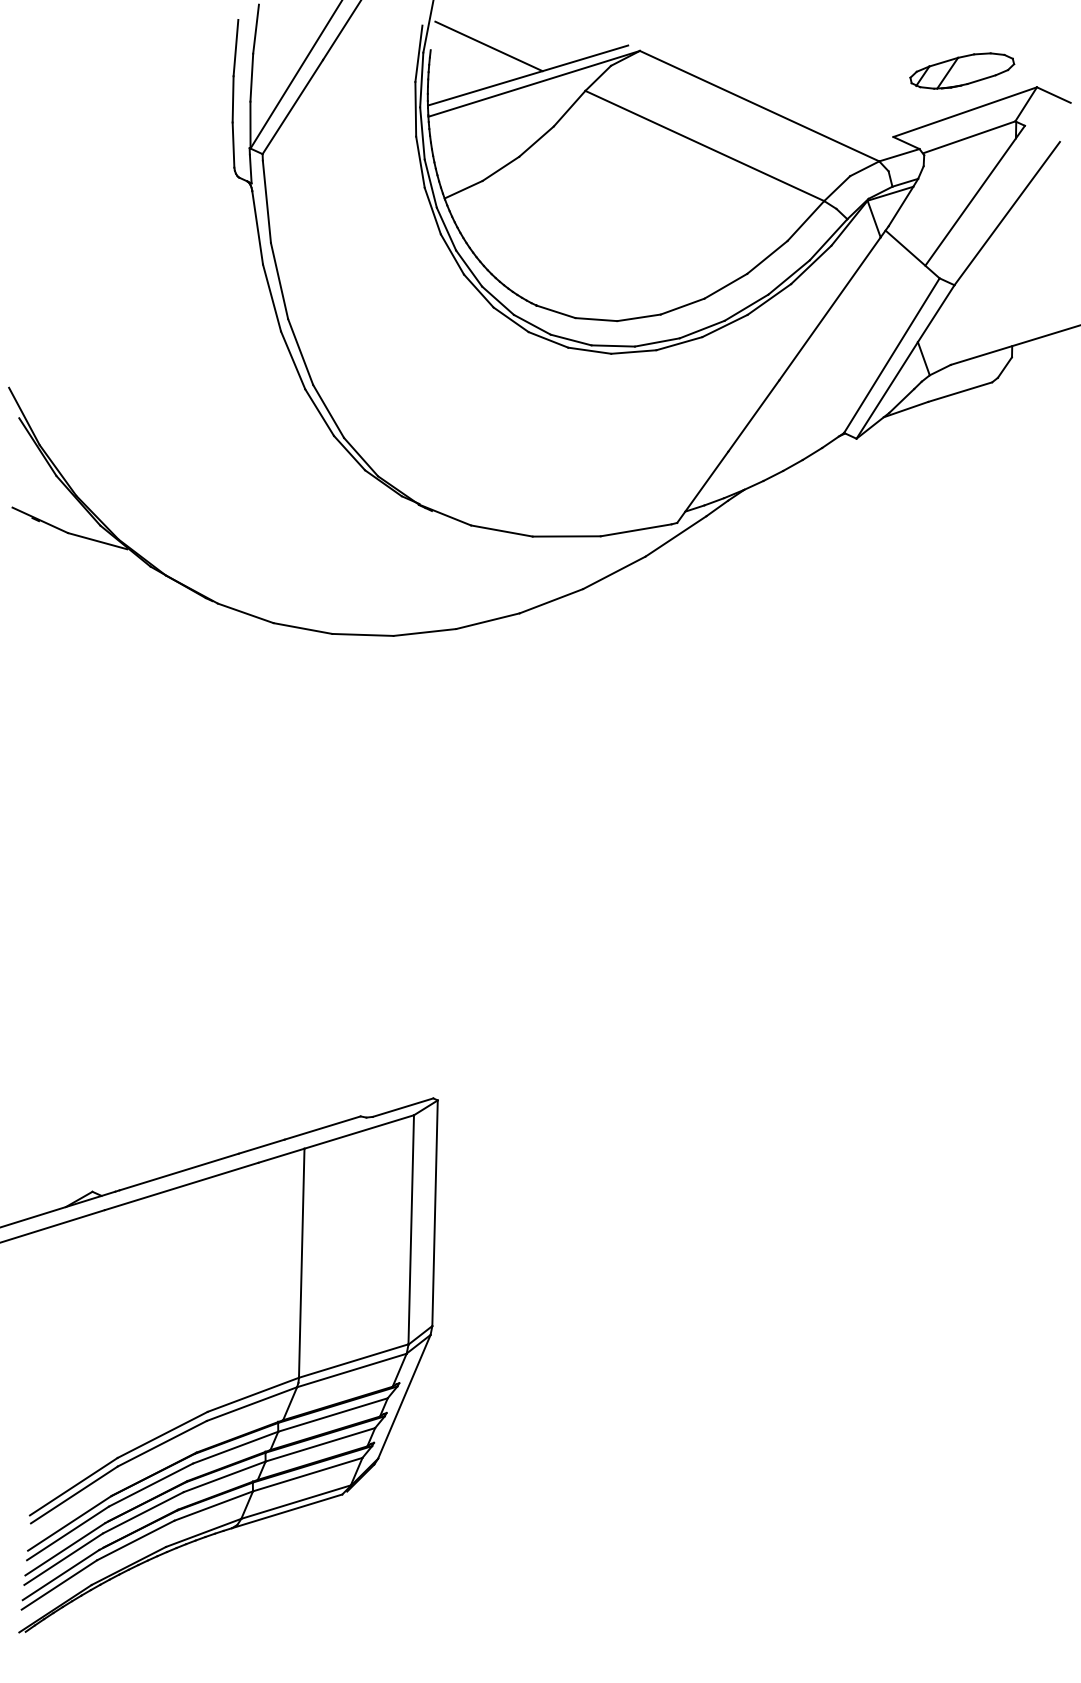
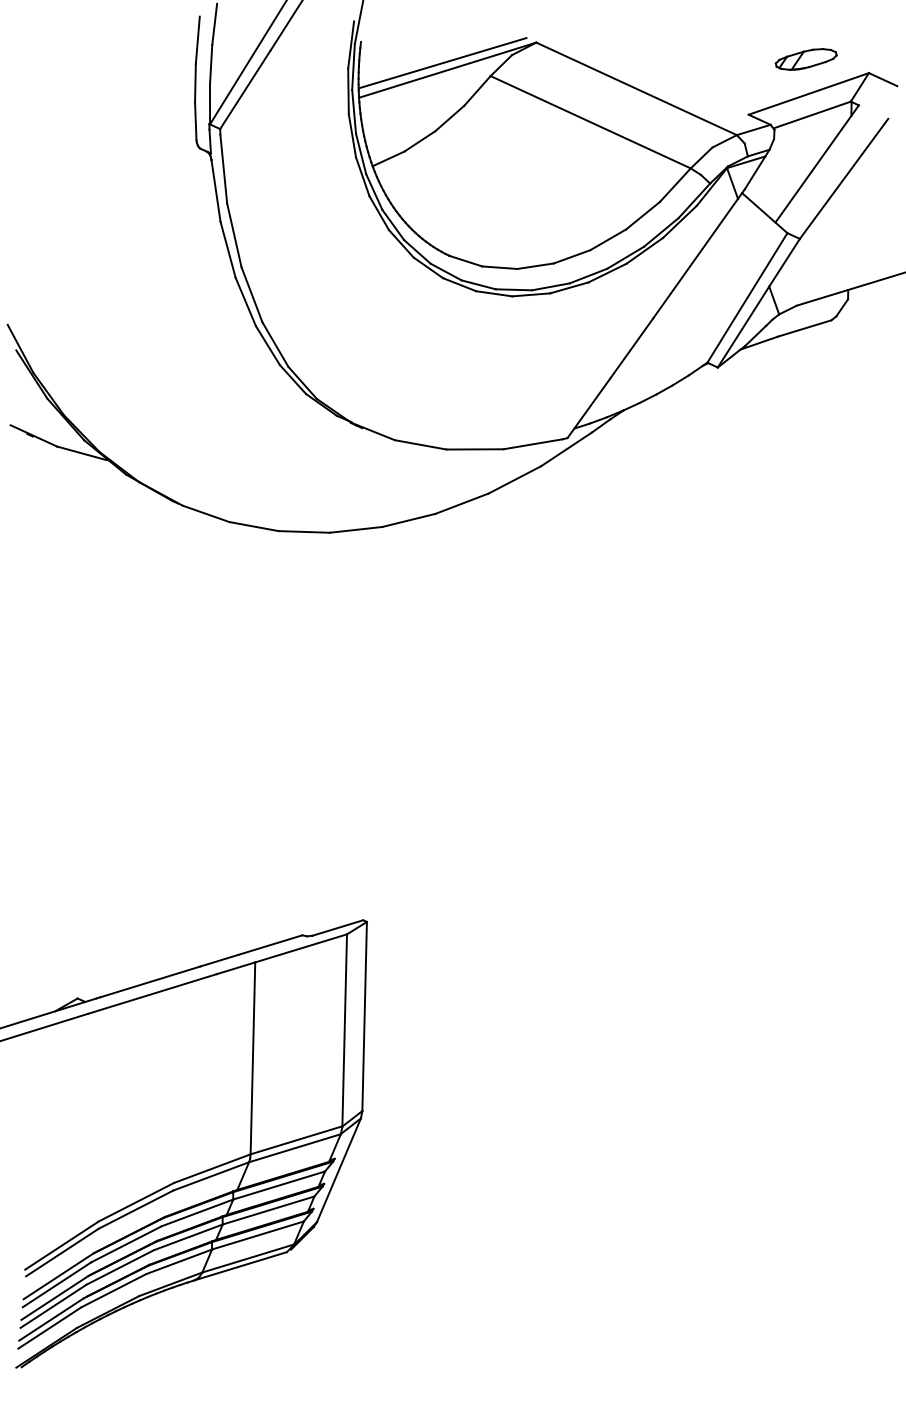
line: (488, 46) -> (409, 38), removed
part: (961, 71) -> (805, 59), size x0.7

